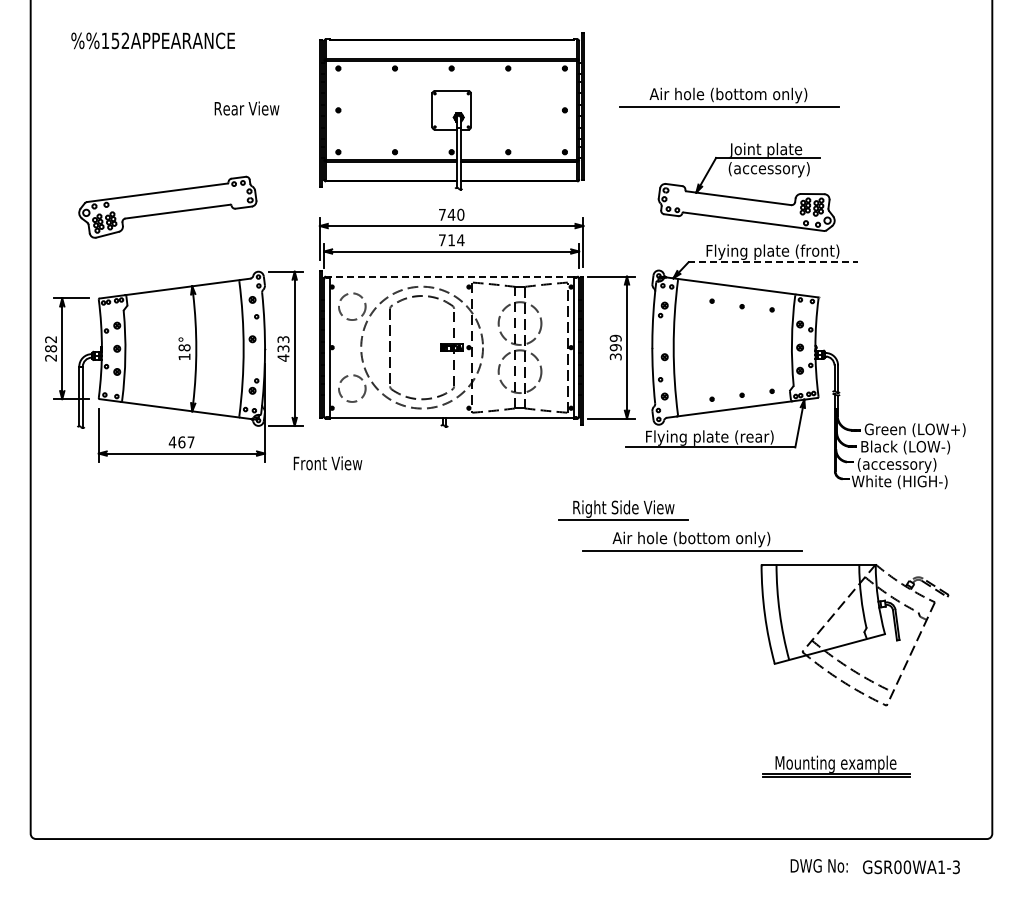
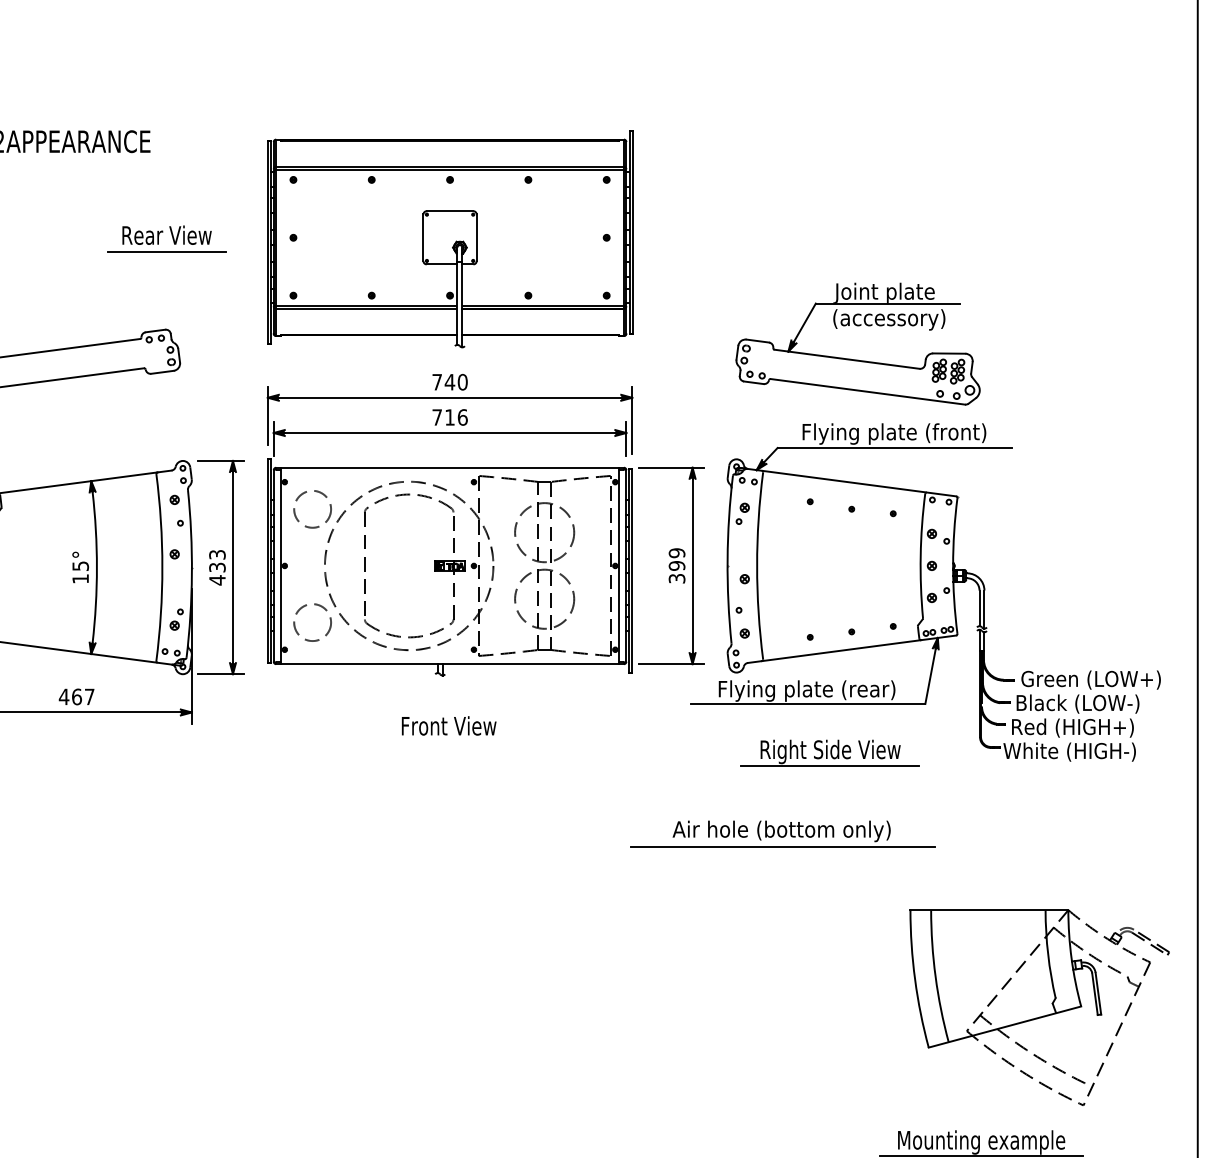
part: (729, 97) -> (834, 220), removed
line: (246, 120) -> (166, 251), added
text: (460, 240) -> (462, 417), 714 -> 716
line: (773, 262) -> (895, 448), dashed -> solid
line: (451, 277) -> (449, 468), dashed -> solid
text: (184, 347) -> (80, 565), 18° -> 15°
text: (327, 463) -> (448, 726), moved
text: (901, 465) -> (1072, 728), (accessory) -> Red (HIGH+)
part: (623, 510) -> (830, 753), moved
part: (854, 635) -> (1038, 1008), moved

